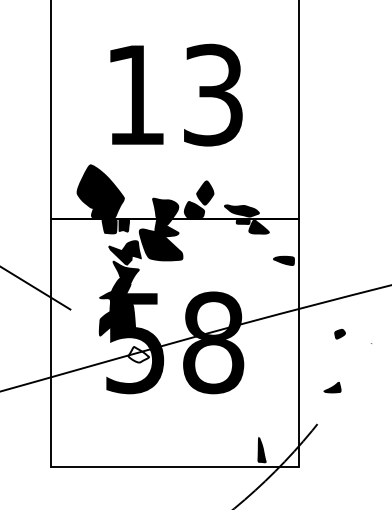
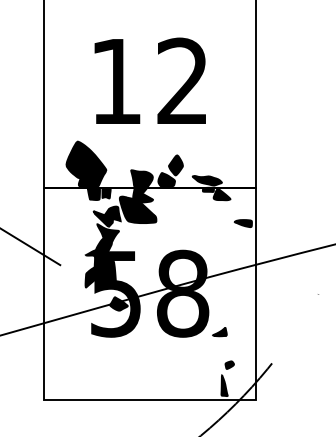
text: (212, 94) -> (182, 80), 13 -> 12
part: (339, 333) -> (229, 364), moved
fill: (138, 354) -> (118, 303), added
part: (332, 387) -> (219, 332), moved

